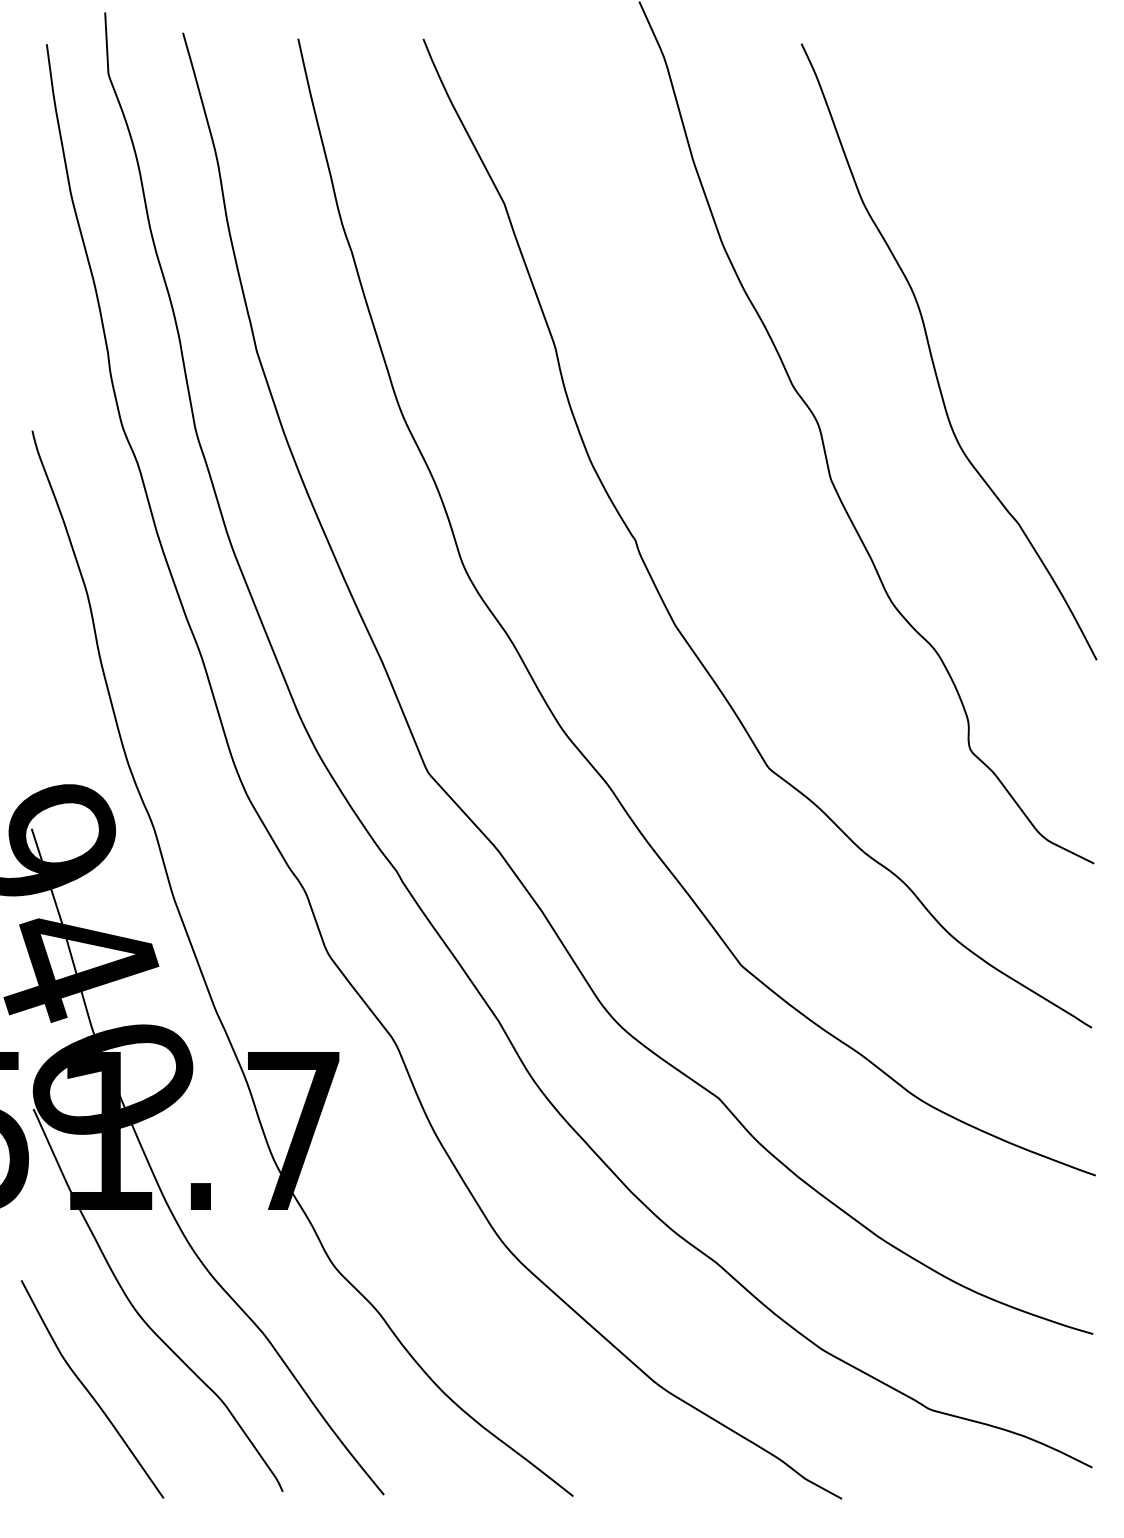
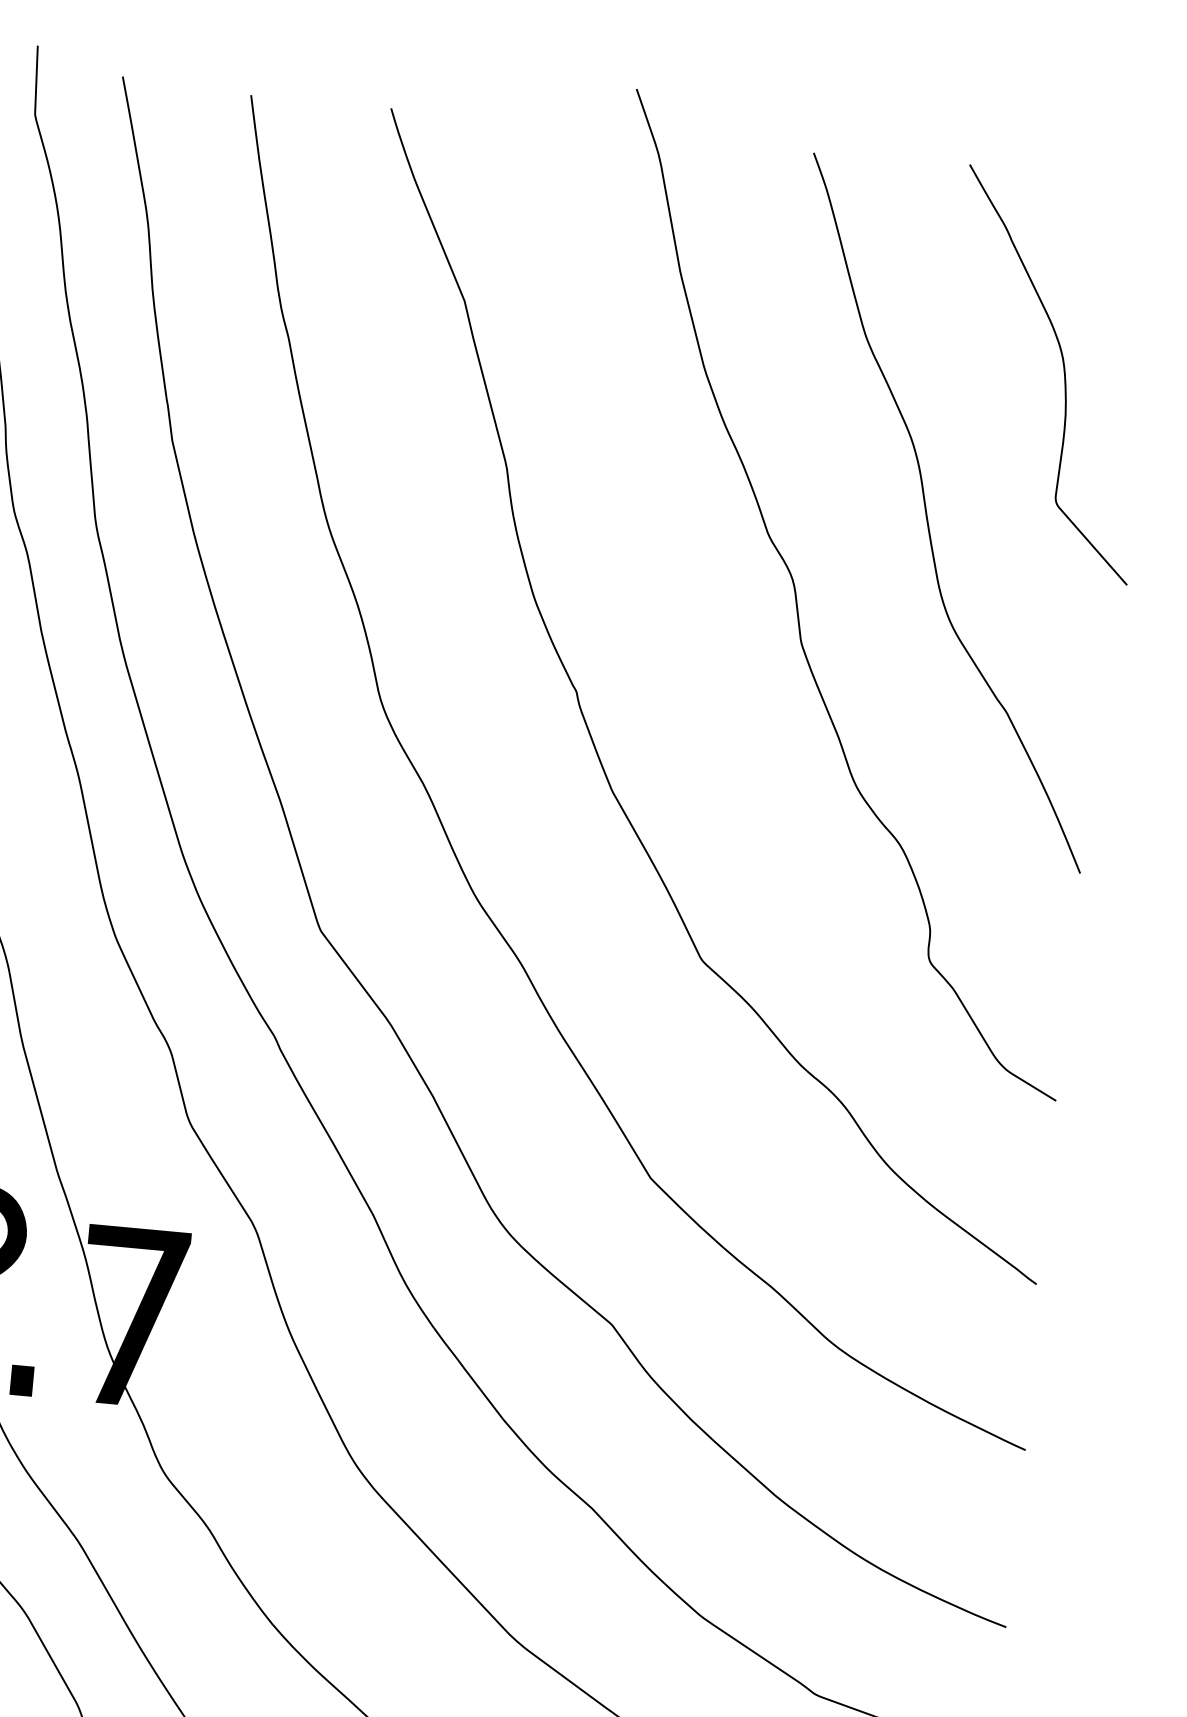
curve: (1040, 216) -> (1063, 371), added

